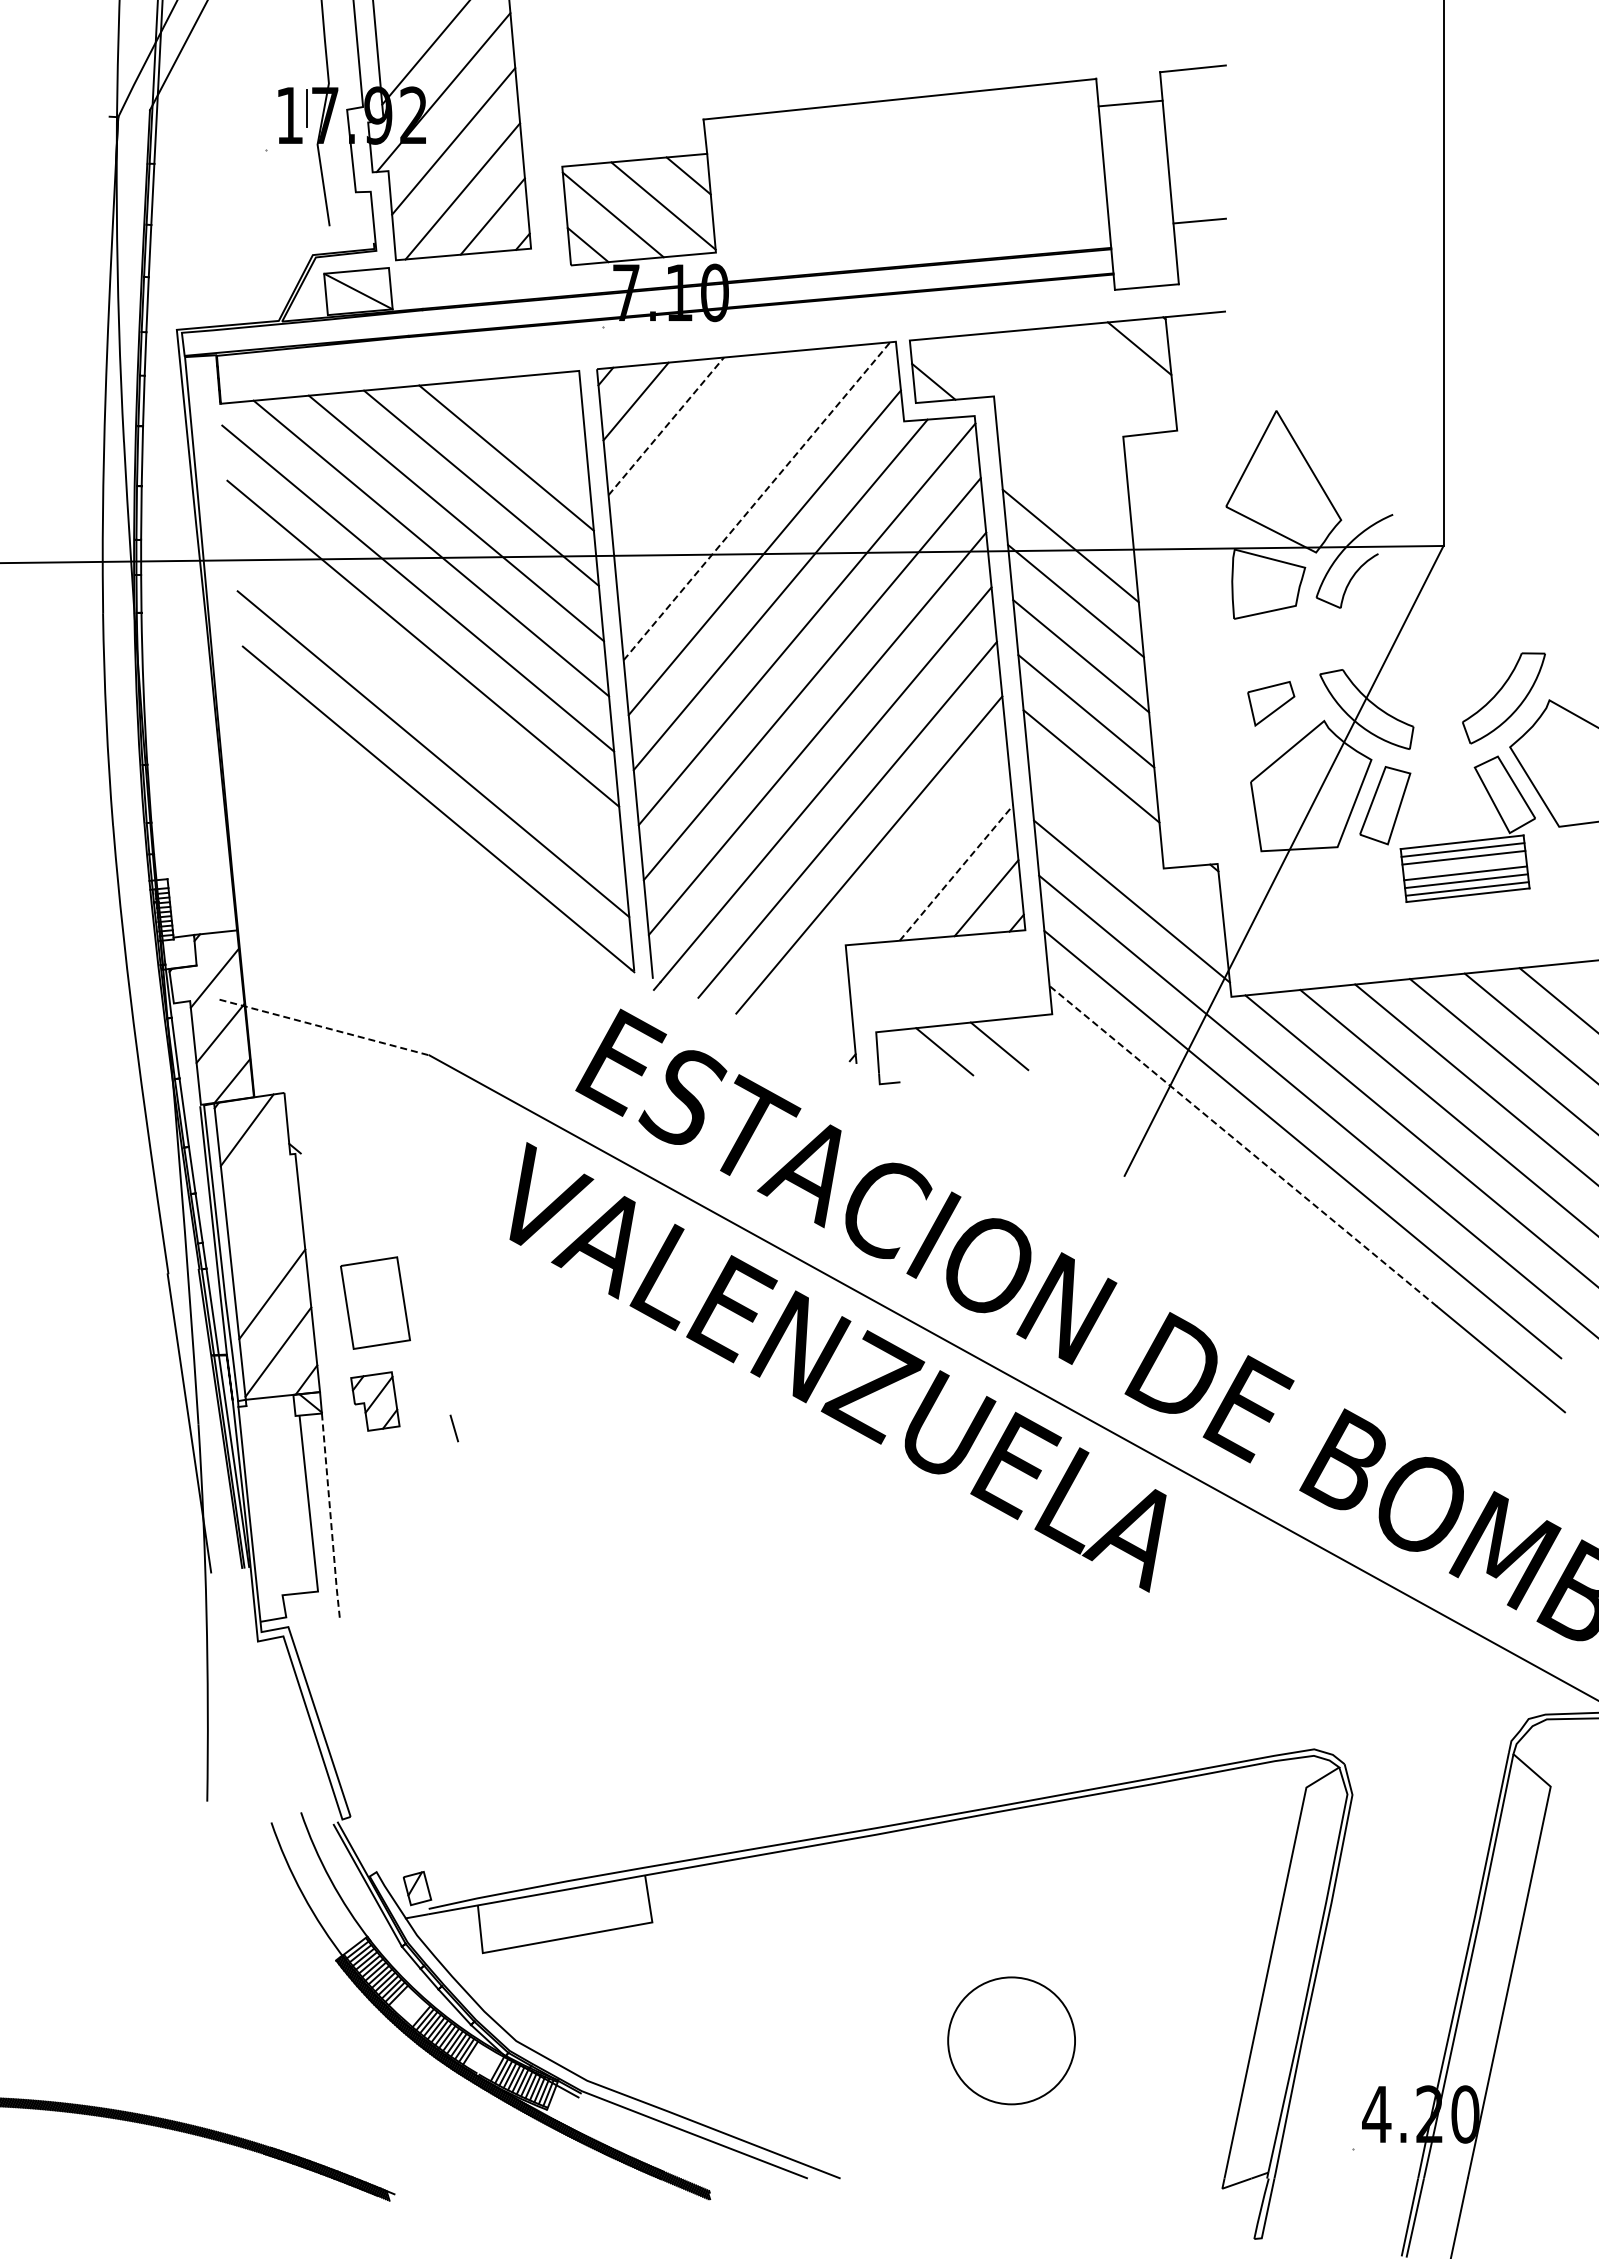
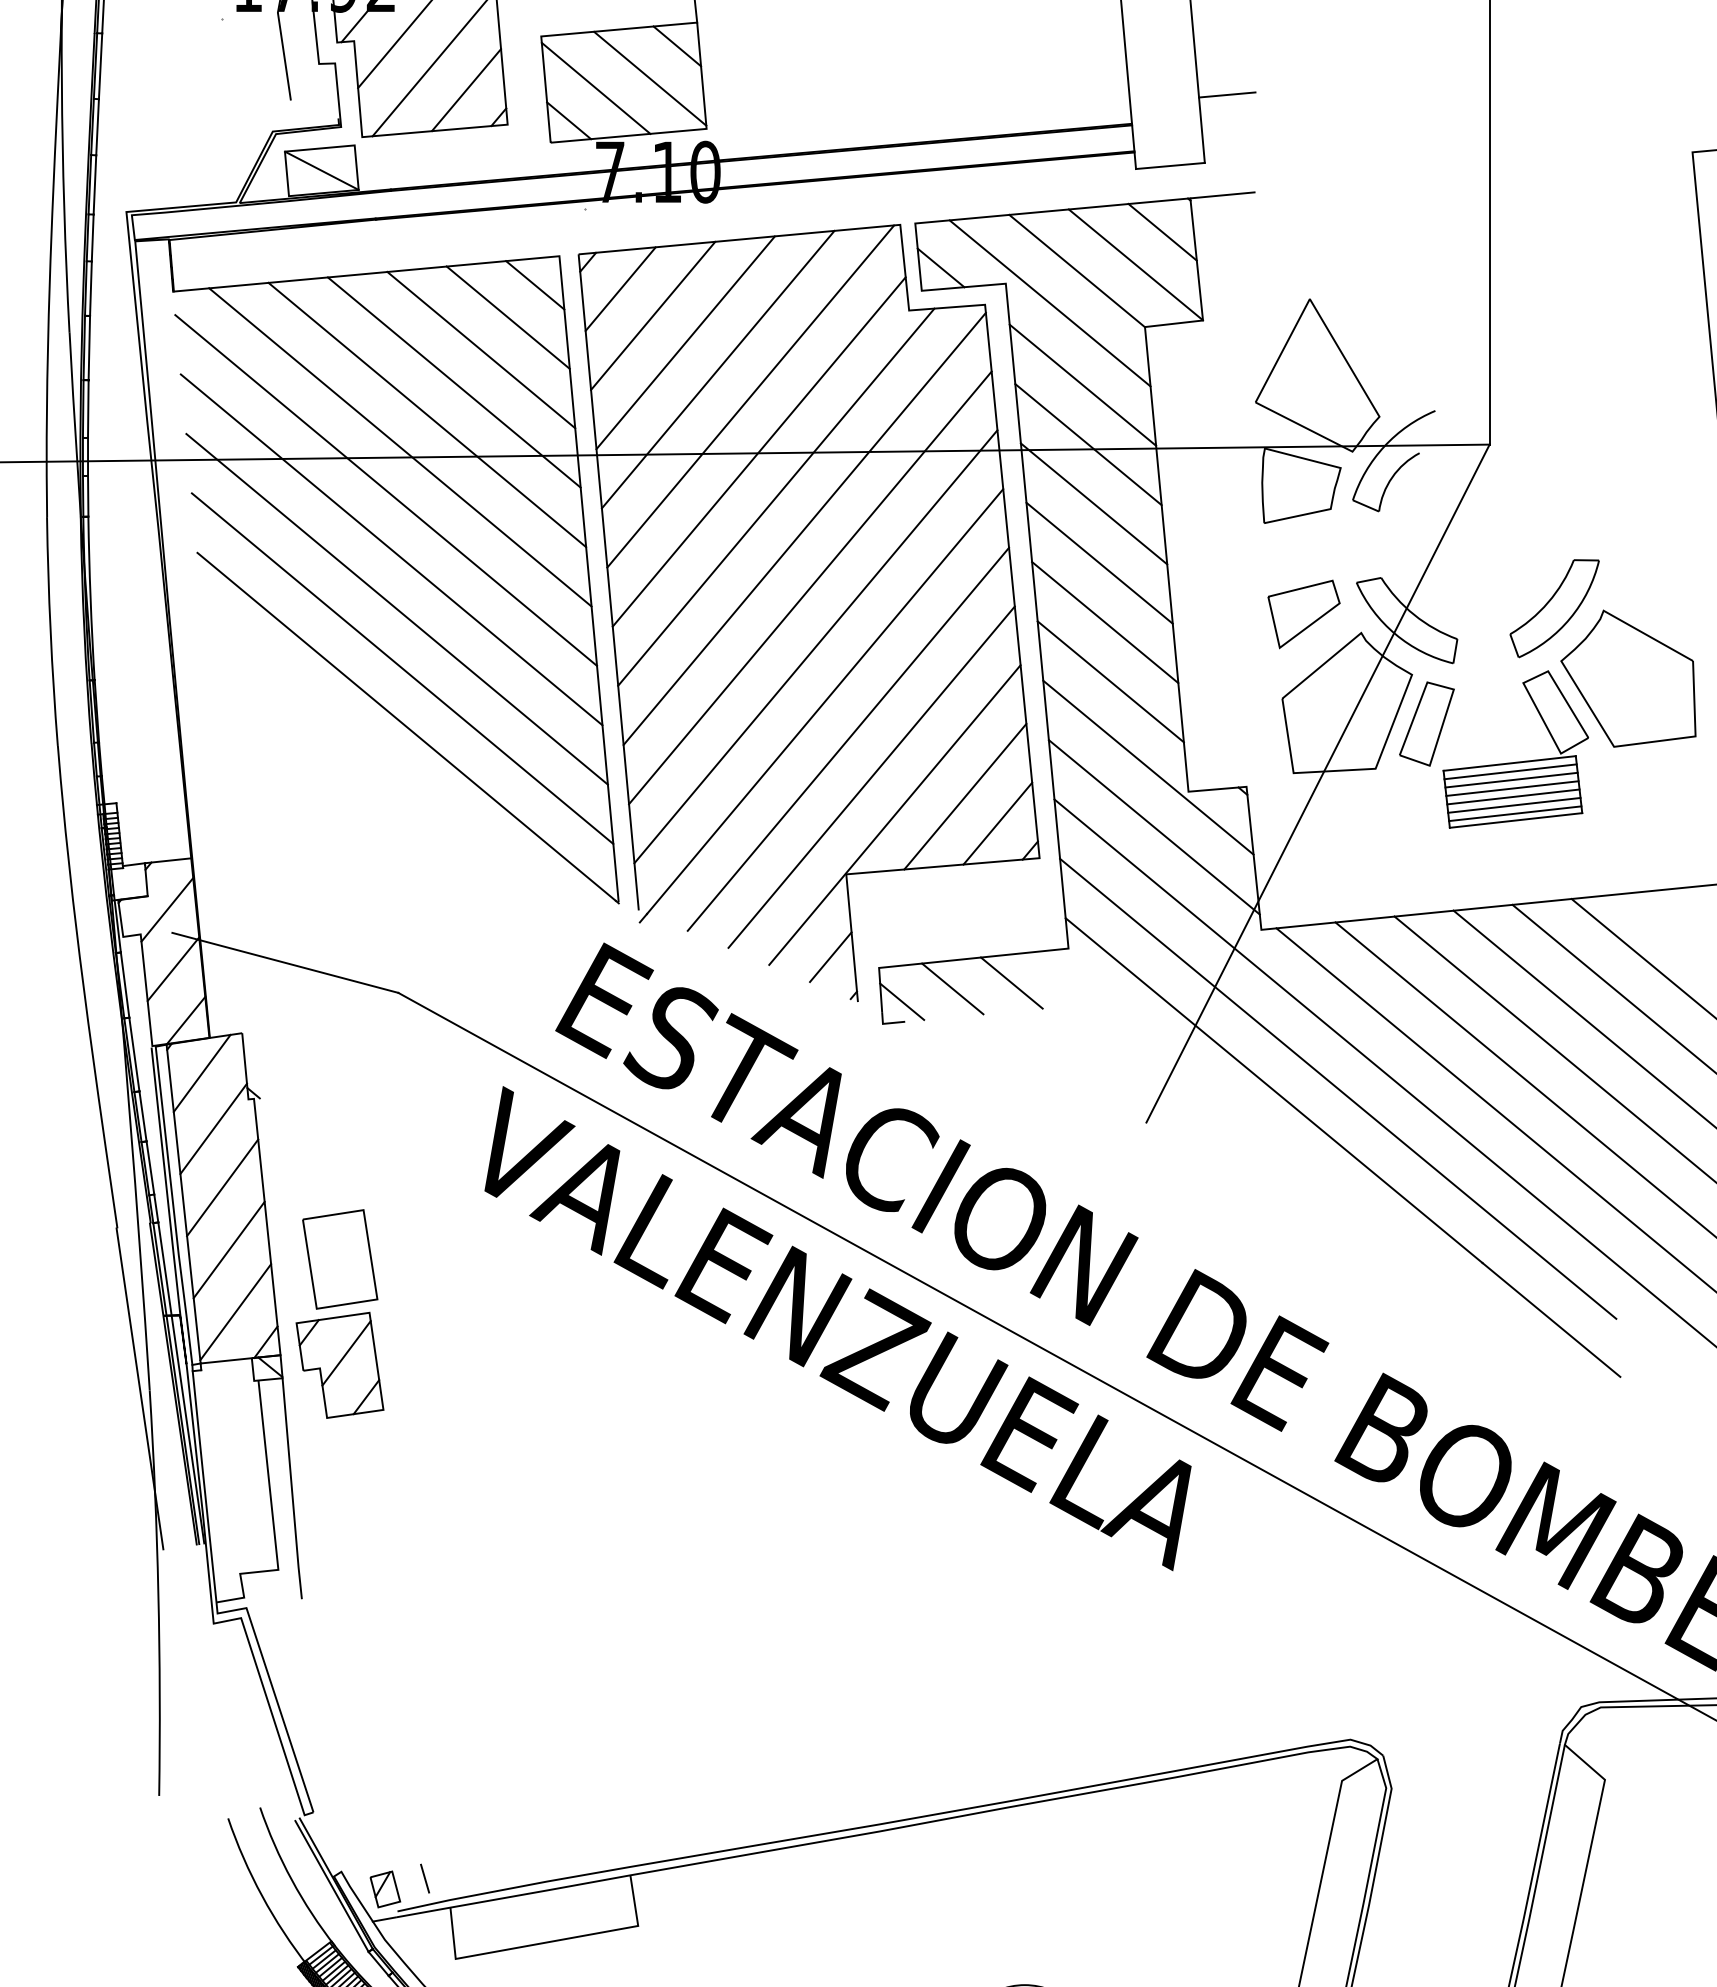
line: (1114, 378) -> (1135, 264), added
line: (1060, 384) -> (1077, 270), added
line: (556, 397) -> (535, 284), added
line: (1034, 414) -> (1049, 303), added
line: (666, 426) -> (653, 316), dashed -> solid
line: (531, 427) -> (508, 317), added
line: (696, 451) -> (685, 342), added
line: (726, 476) -> (717, 369), added
line: (1065, 490) -> (1082, 384), added
line: (757, 500) -> (751, 395), dashed -> solid
line: (428, 698) -> (397, 608), added
part: (1271, 703) -> (1304, 614), size x1.43
line: (1126, 845) -> (1148, 766), added
line: (1464, 865) -> (1512, 788), added
line: (956, 872) -> (965, 796), dashed -> solid
line: (890, 889) -> (894, 814), added
line: (831, 1022) -> (830, 957), added
line: (324, 1027) -> (285, 962), dashed -> solid
line: (897, 1063) -> (902, 1001), added
line: (1242, 1145) -> (1273, 1089), dashed -> solid
line: (257, 1181) -> (213, 1128), added
line: (266, 1236) -> (222, 1187), added
part: (375, 1401) -> (340, 1365), size x1.67
line: (454, 1428) -> (425, 1878), moved
line: (330, 1516) -> (291, 1489), dashed -> solid

